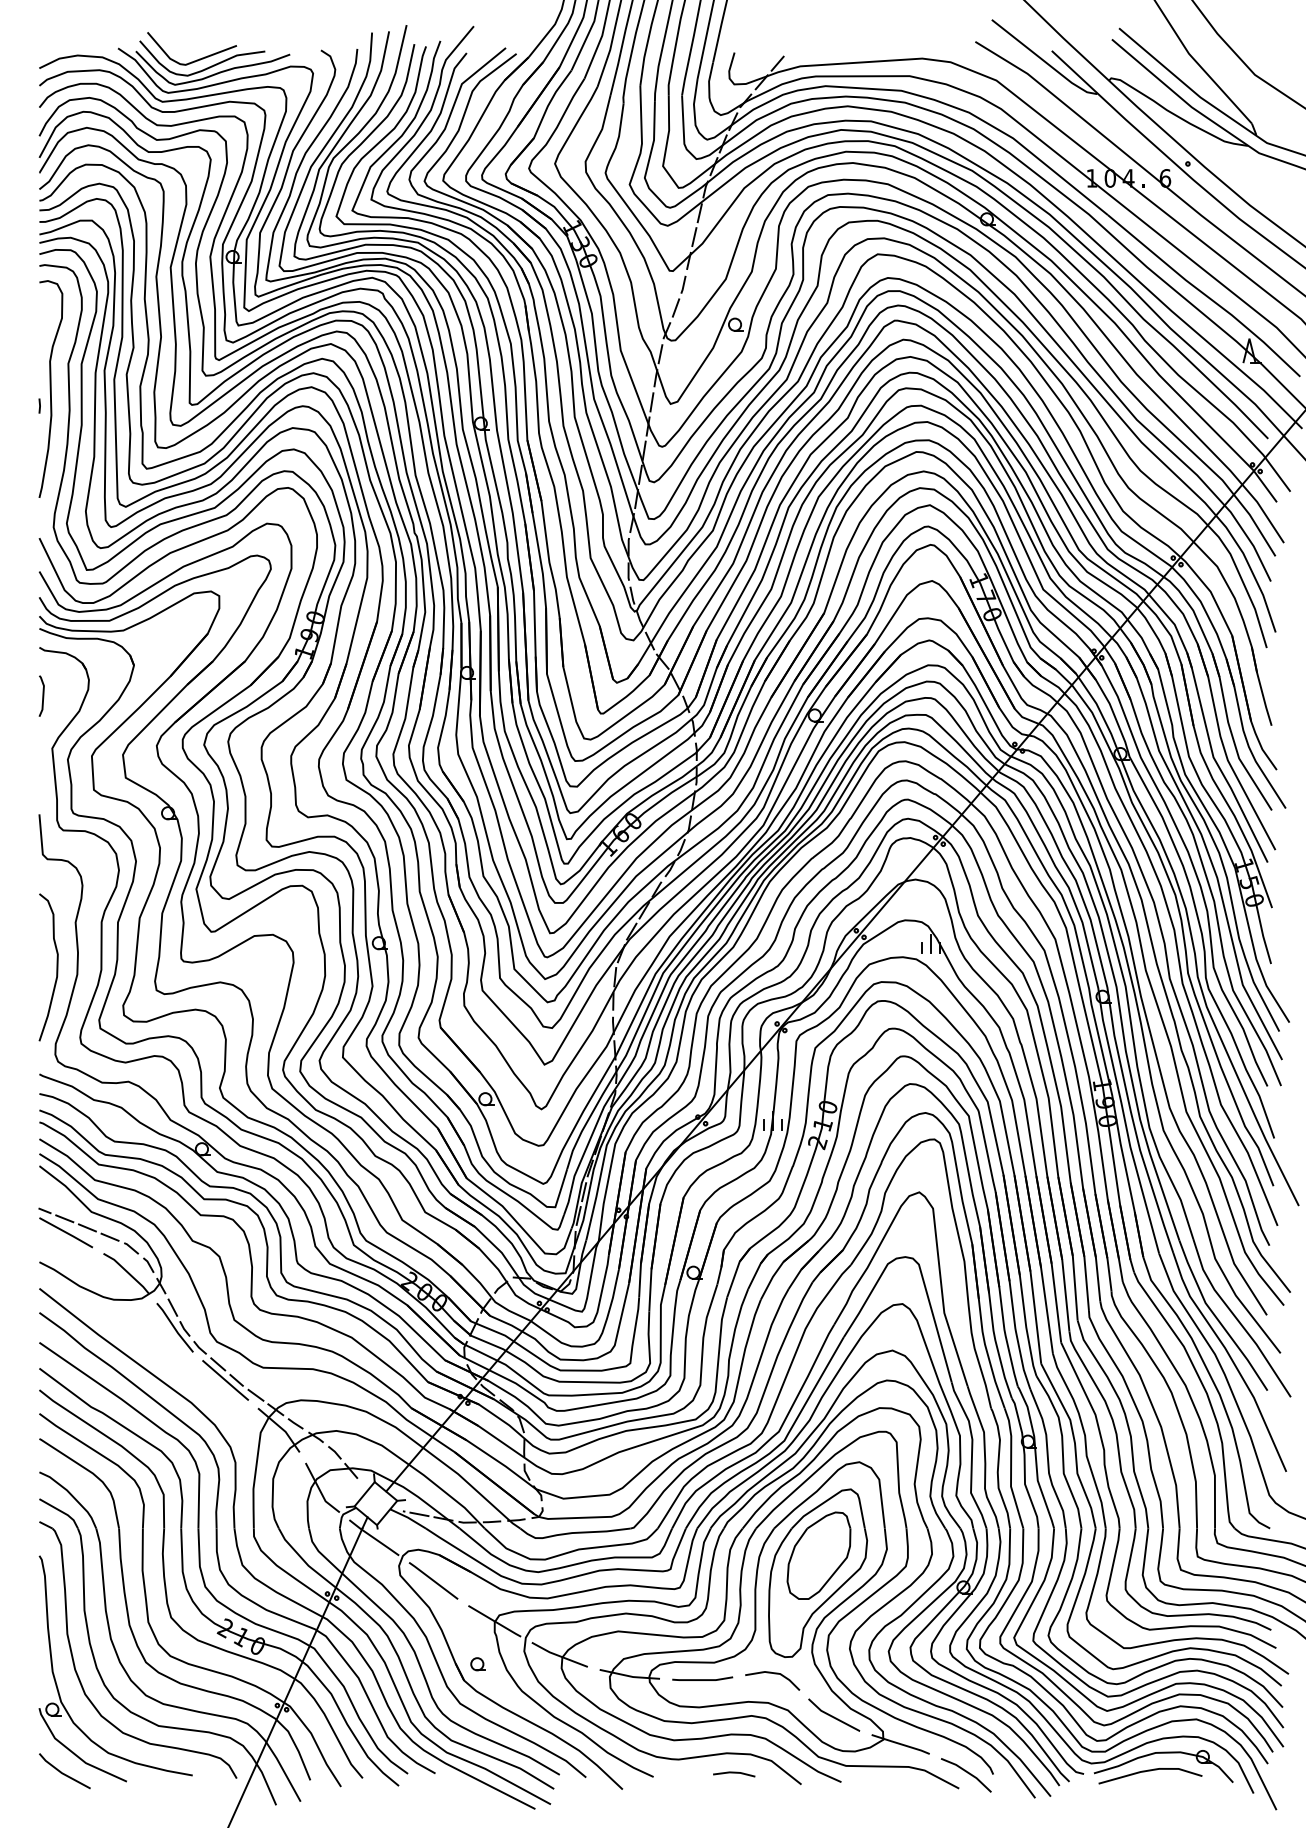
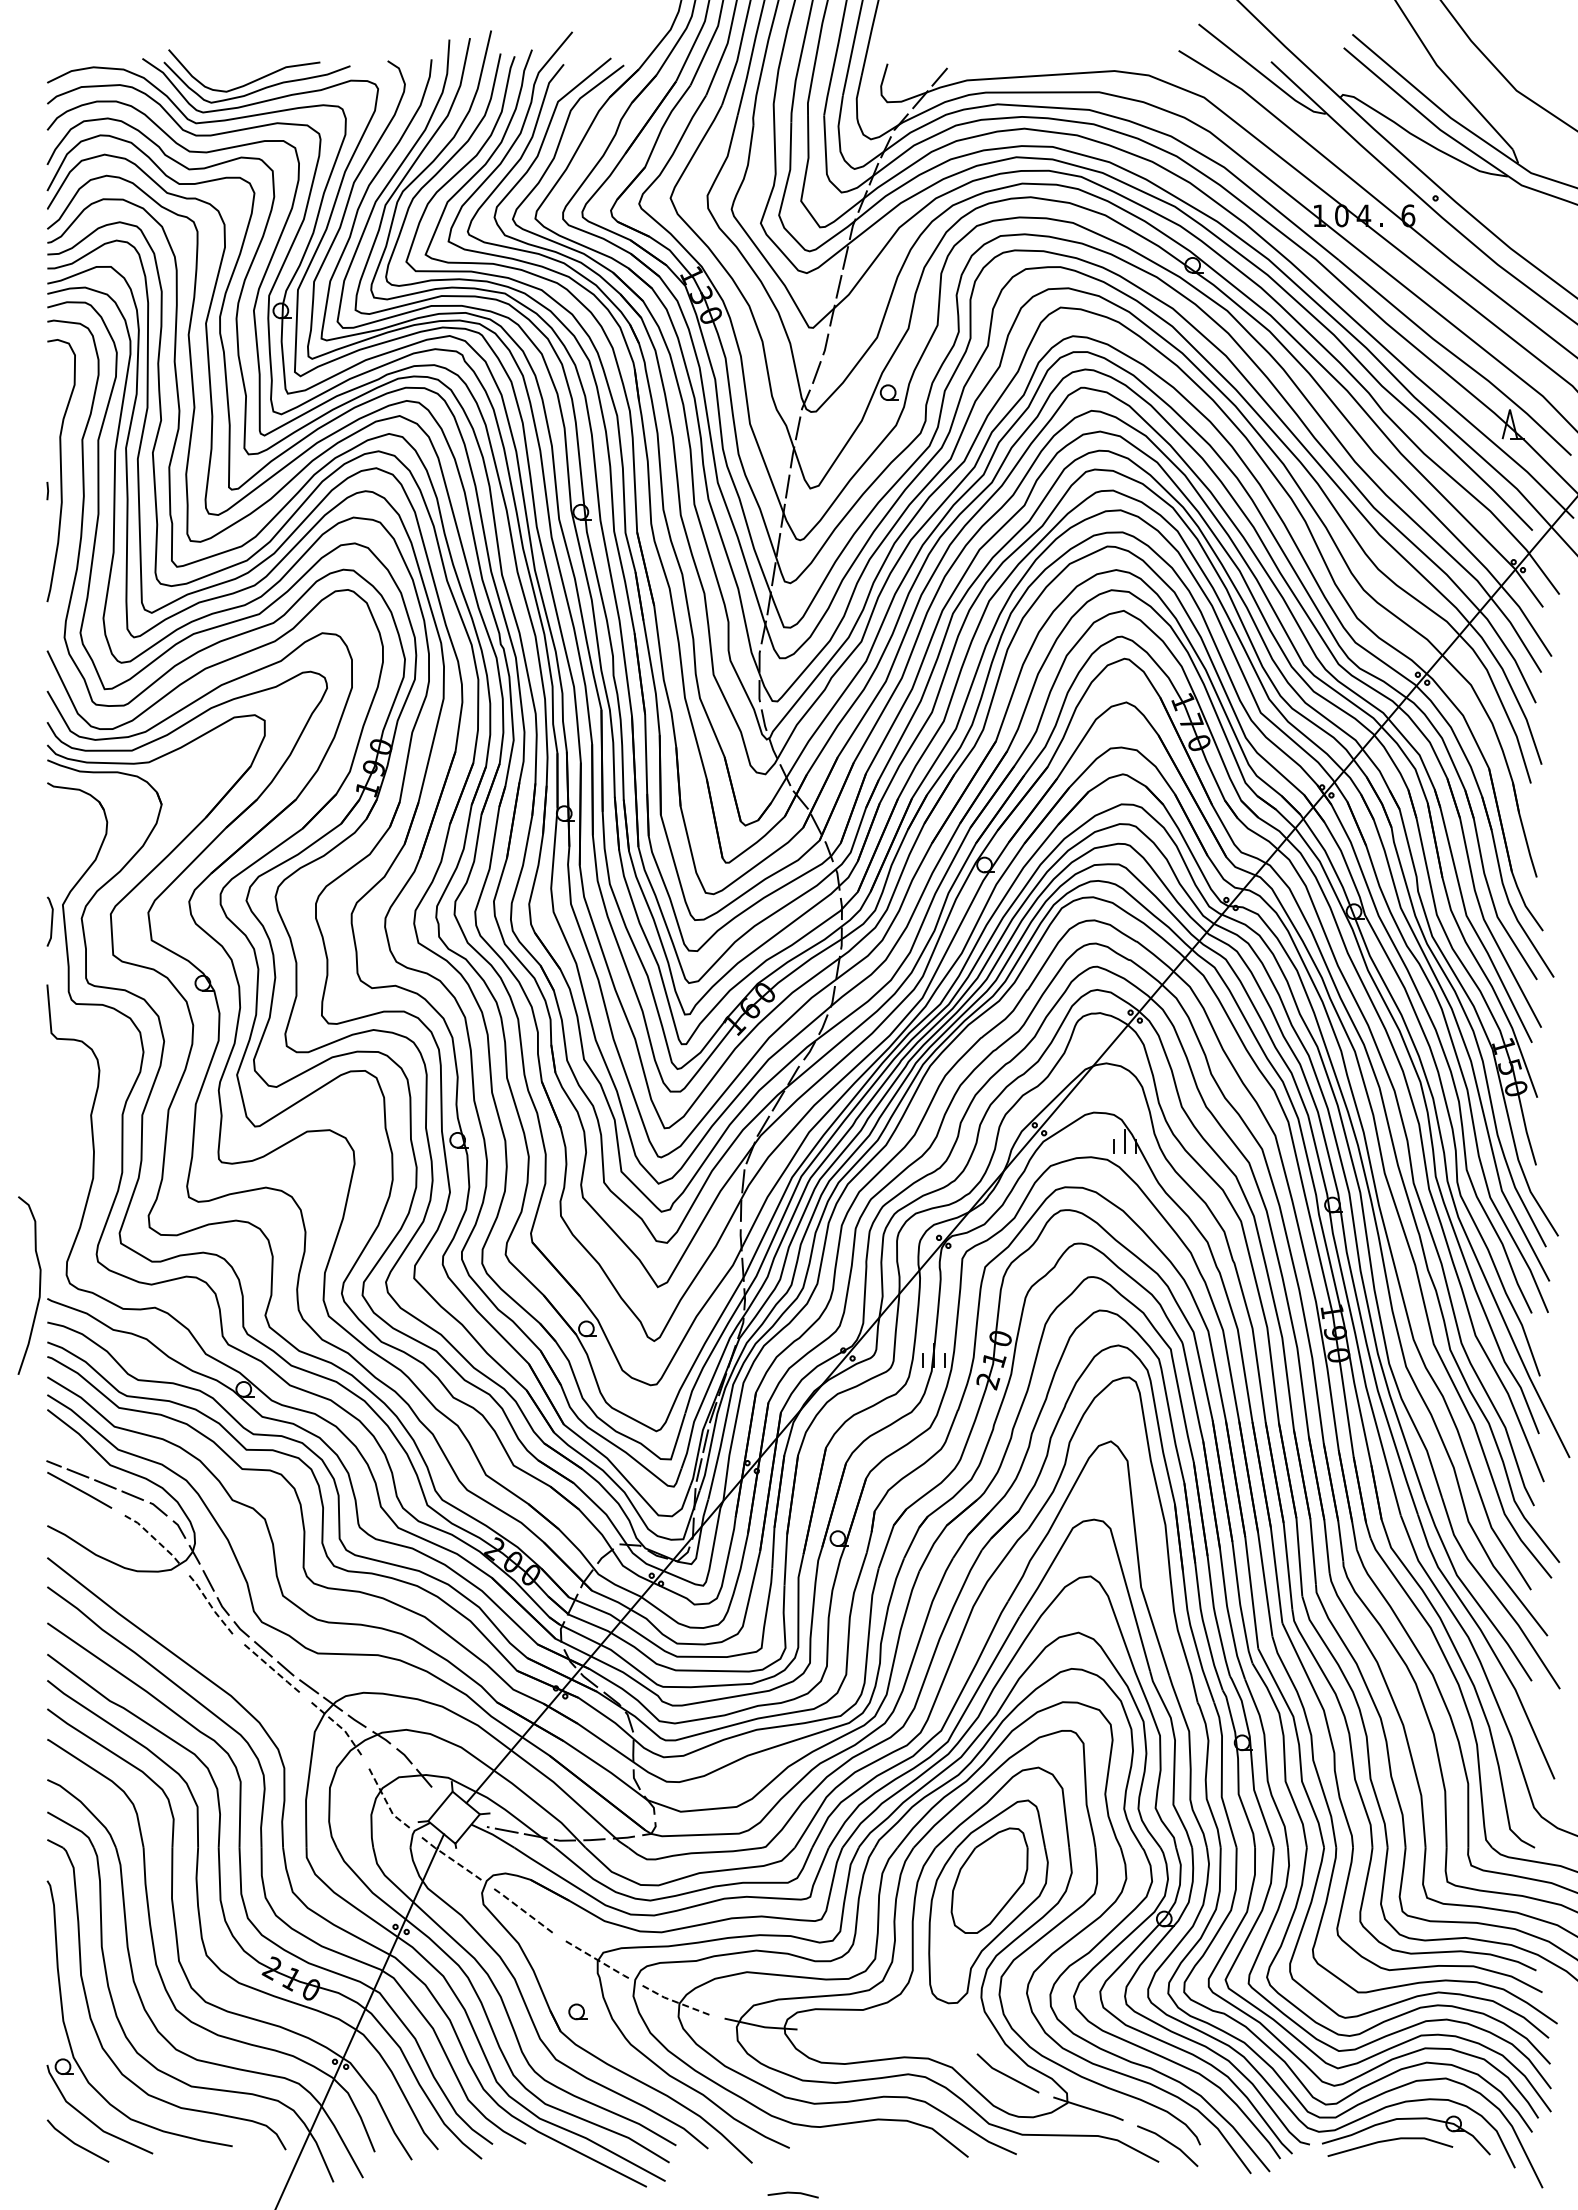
line: (196, 59) -> (237, 72), removed
line: (42, 696) -> (51, 921), moved
curve: (56, 967) -> (39, 1285), moved
line: (128, 1272) -> (154, 1538), solid -> dashed
line: (175, 1328) -> (211, 1606), solid -> dashed
line: (225, 1381) -> (272, 1669), solid -> dashed
line: (281, 1428) -> (340, 1727), solid -> dashed
line: (320, 1490) -> (386, 1801), solid -> dashed
line: (374, 1538) -> (452, 1859), solid -> dashed
line: (433, 1580) -> (523, 1910), solid -> dashed
line: (495, 1621) -> (598, 1960), solid -> dashed
line: (559, 1655) -> (675, 2001), solid -> dashed
line: (772, 1673) -> (933, 2023), removed
line: (702, 1679) -> (848, 2030), removed
line: (733, 1773) -> (792, 2193), moved

